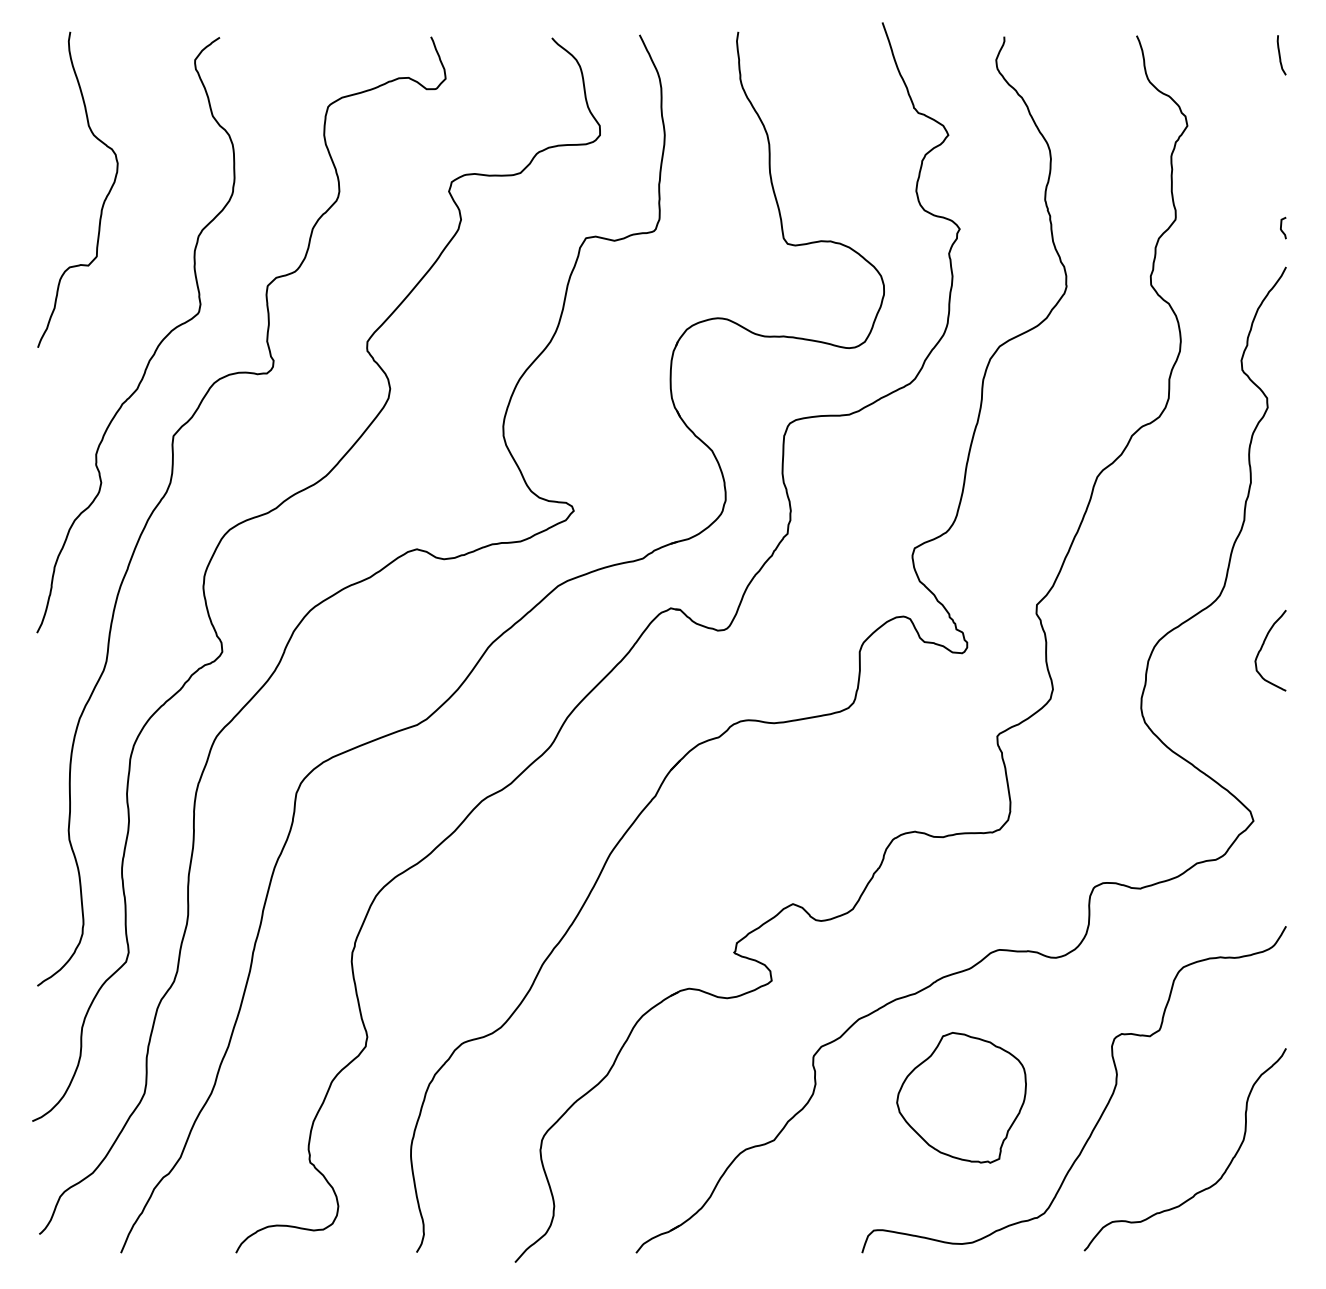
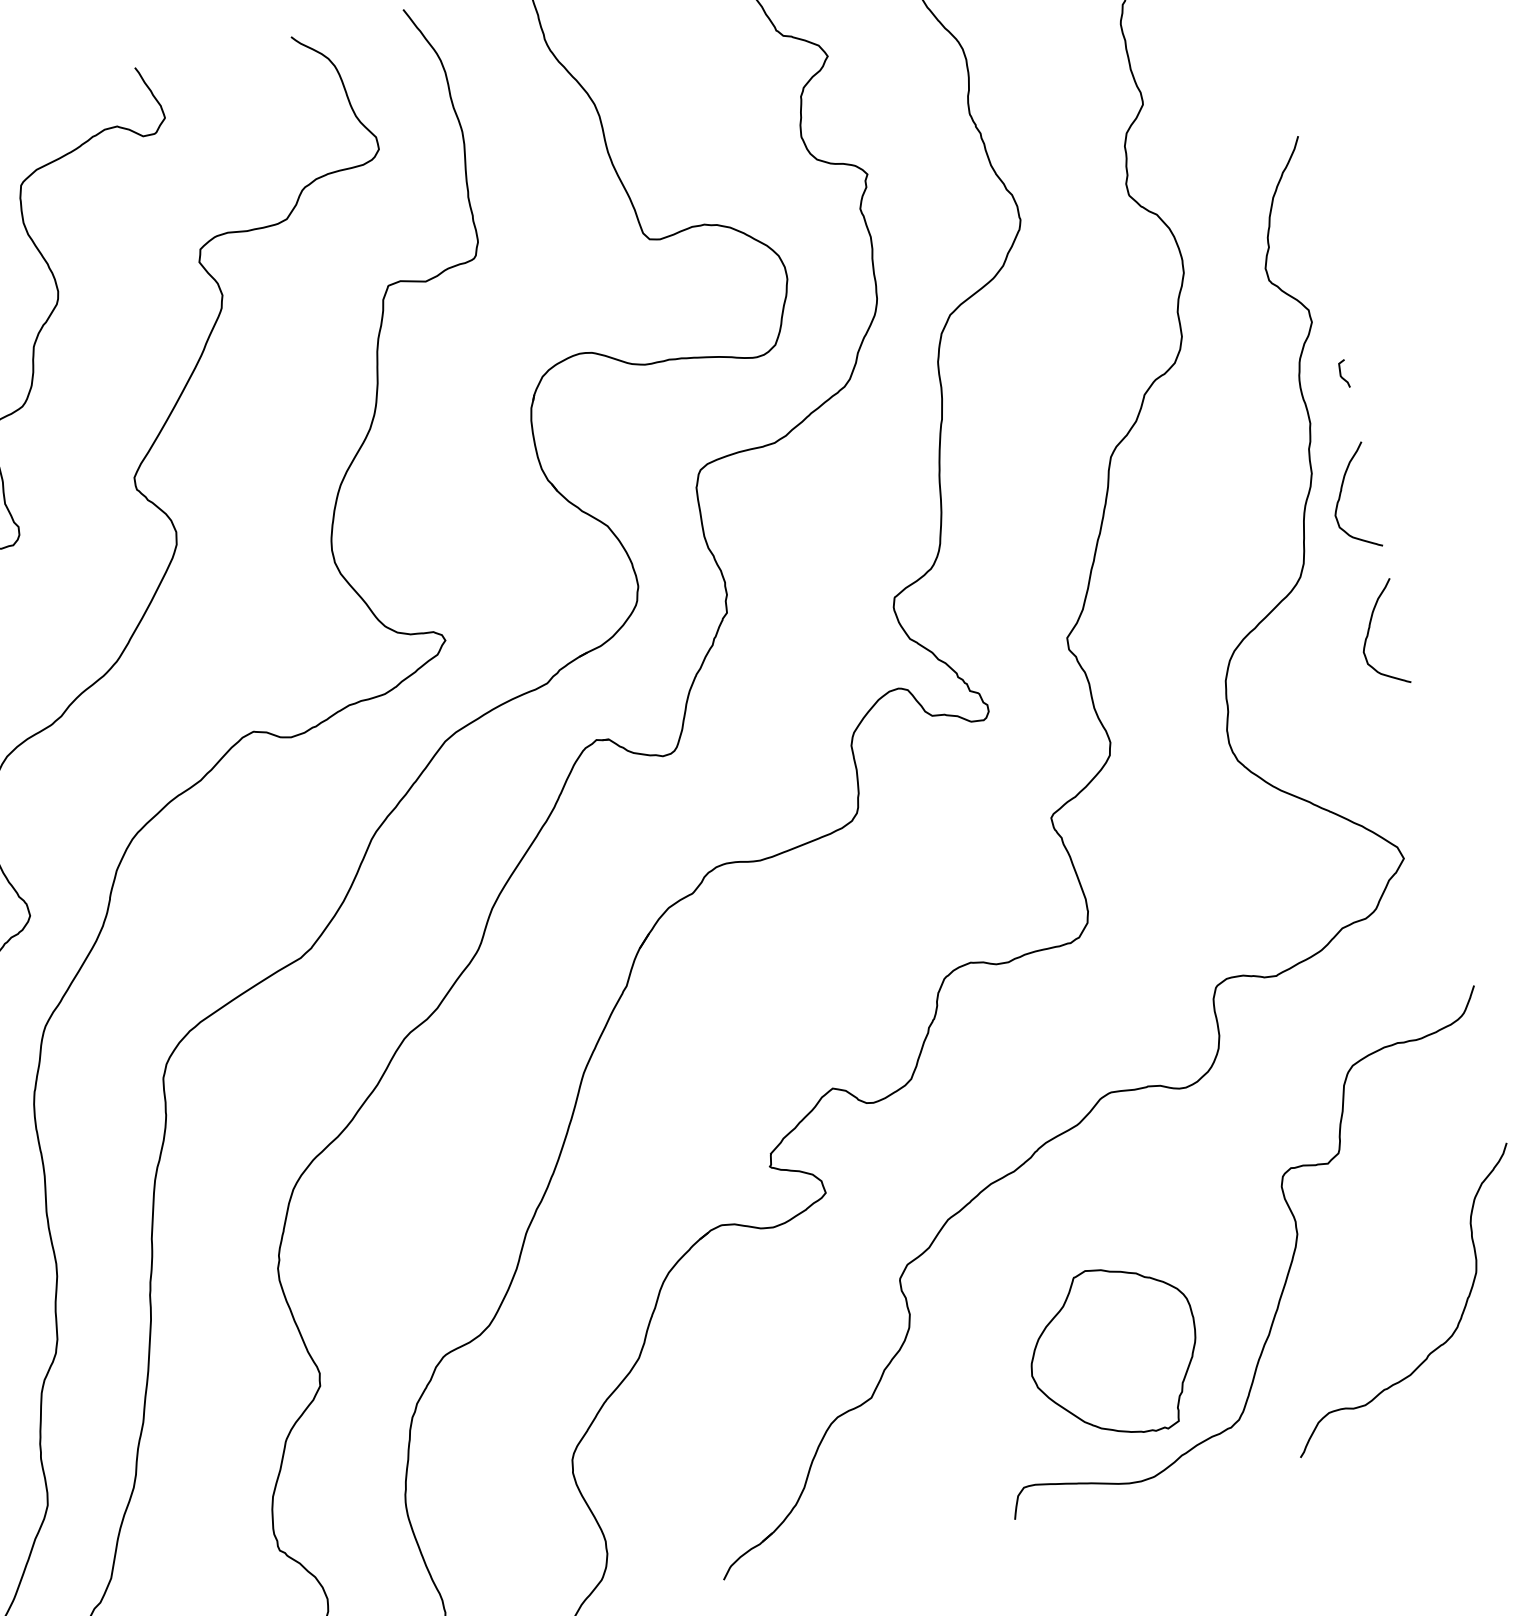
curve: (1281, 227) -> (1341, 373), moved
curve: (1262, 542) -> (1341, 497), added
part: (961, 1097) -> (1113, 1352), moved

